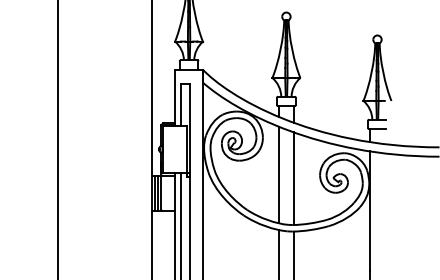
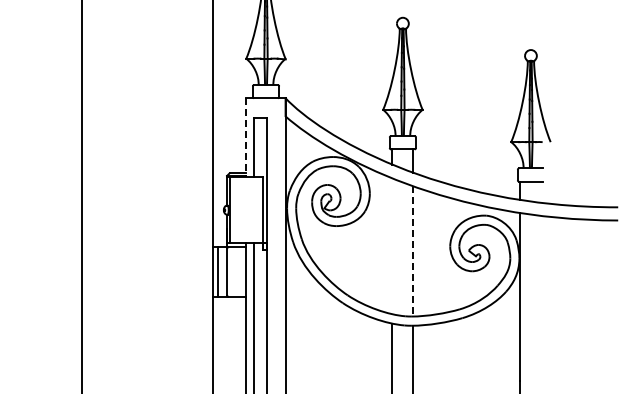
line: (175, 98) -> (246, 138), solid -> dashed
line: (279, 175) -> (392, 246), removed
line: (293, 178) -> (413, 251), solid -> dashed
line: (157, 193) -> (221, 272), removed

